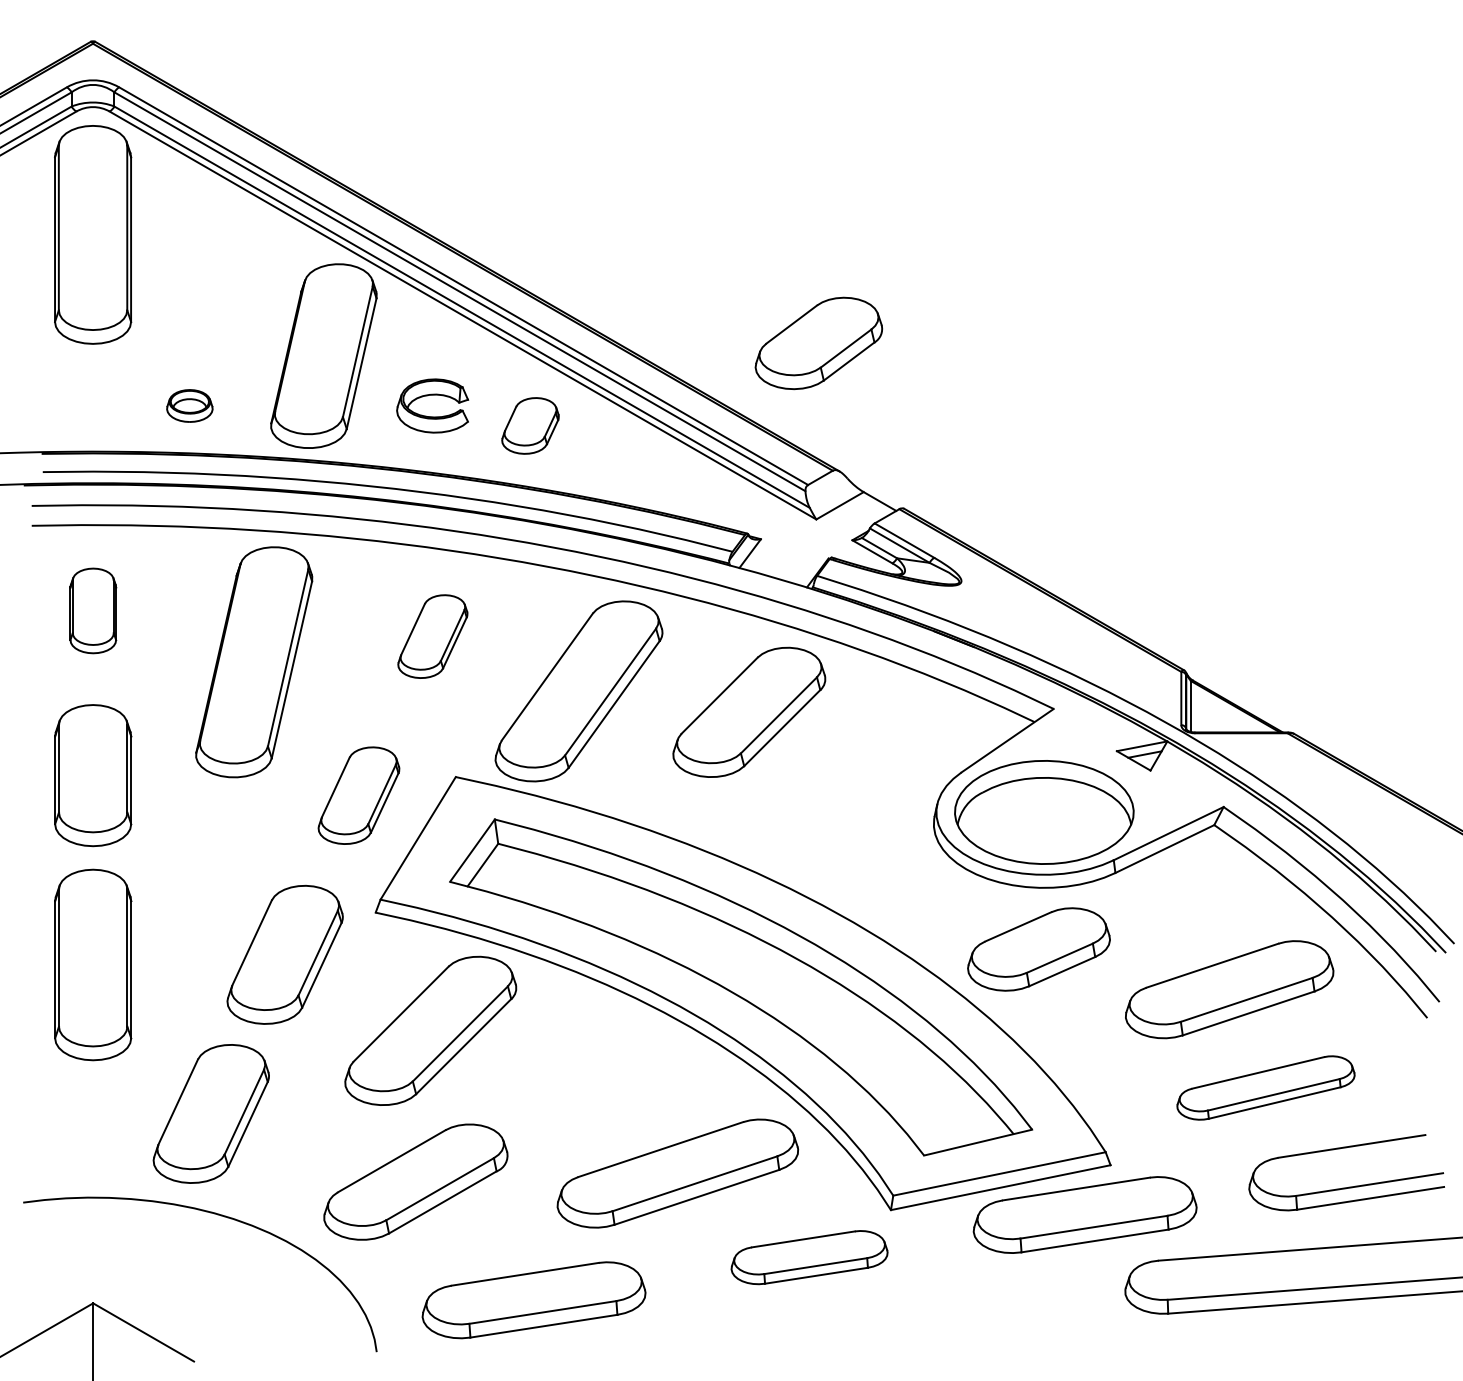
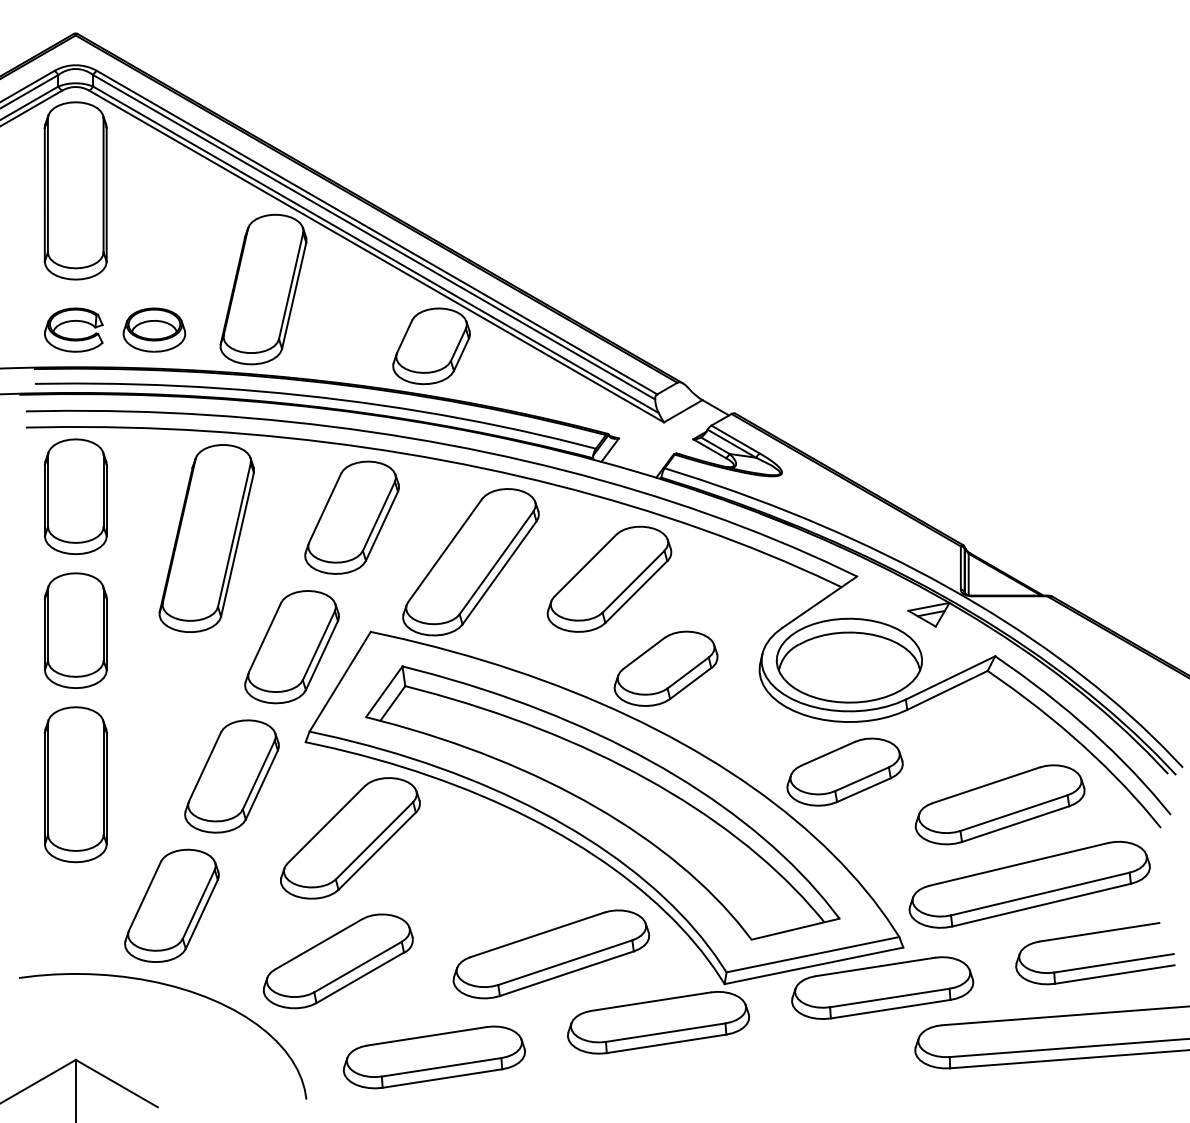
part: (818, 343) -> (665, 668), moved
part: (432, 395) -> (73, 321), moved
part: (189, 405) -> (154, 329), size x1.67
part: (530, 425) -> (431, 345), size x1.67
part: (93, 610) -> (76, 496), size x1.67
part: (432, 636) -> (351, 517), size x1.67
part: (358, 795) -> (291, 646), size x1.43
part: (1265, 1087) -> (1029, 884), size x1.67
part: (809, 1257) -> (658, 1022), size x1.43

